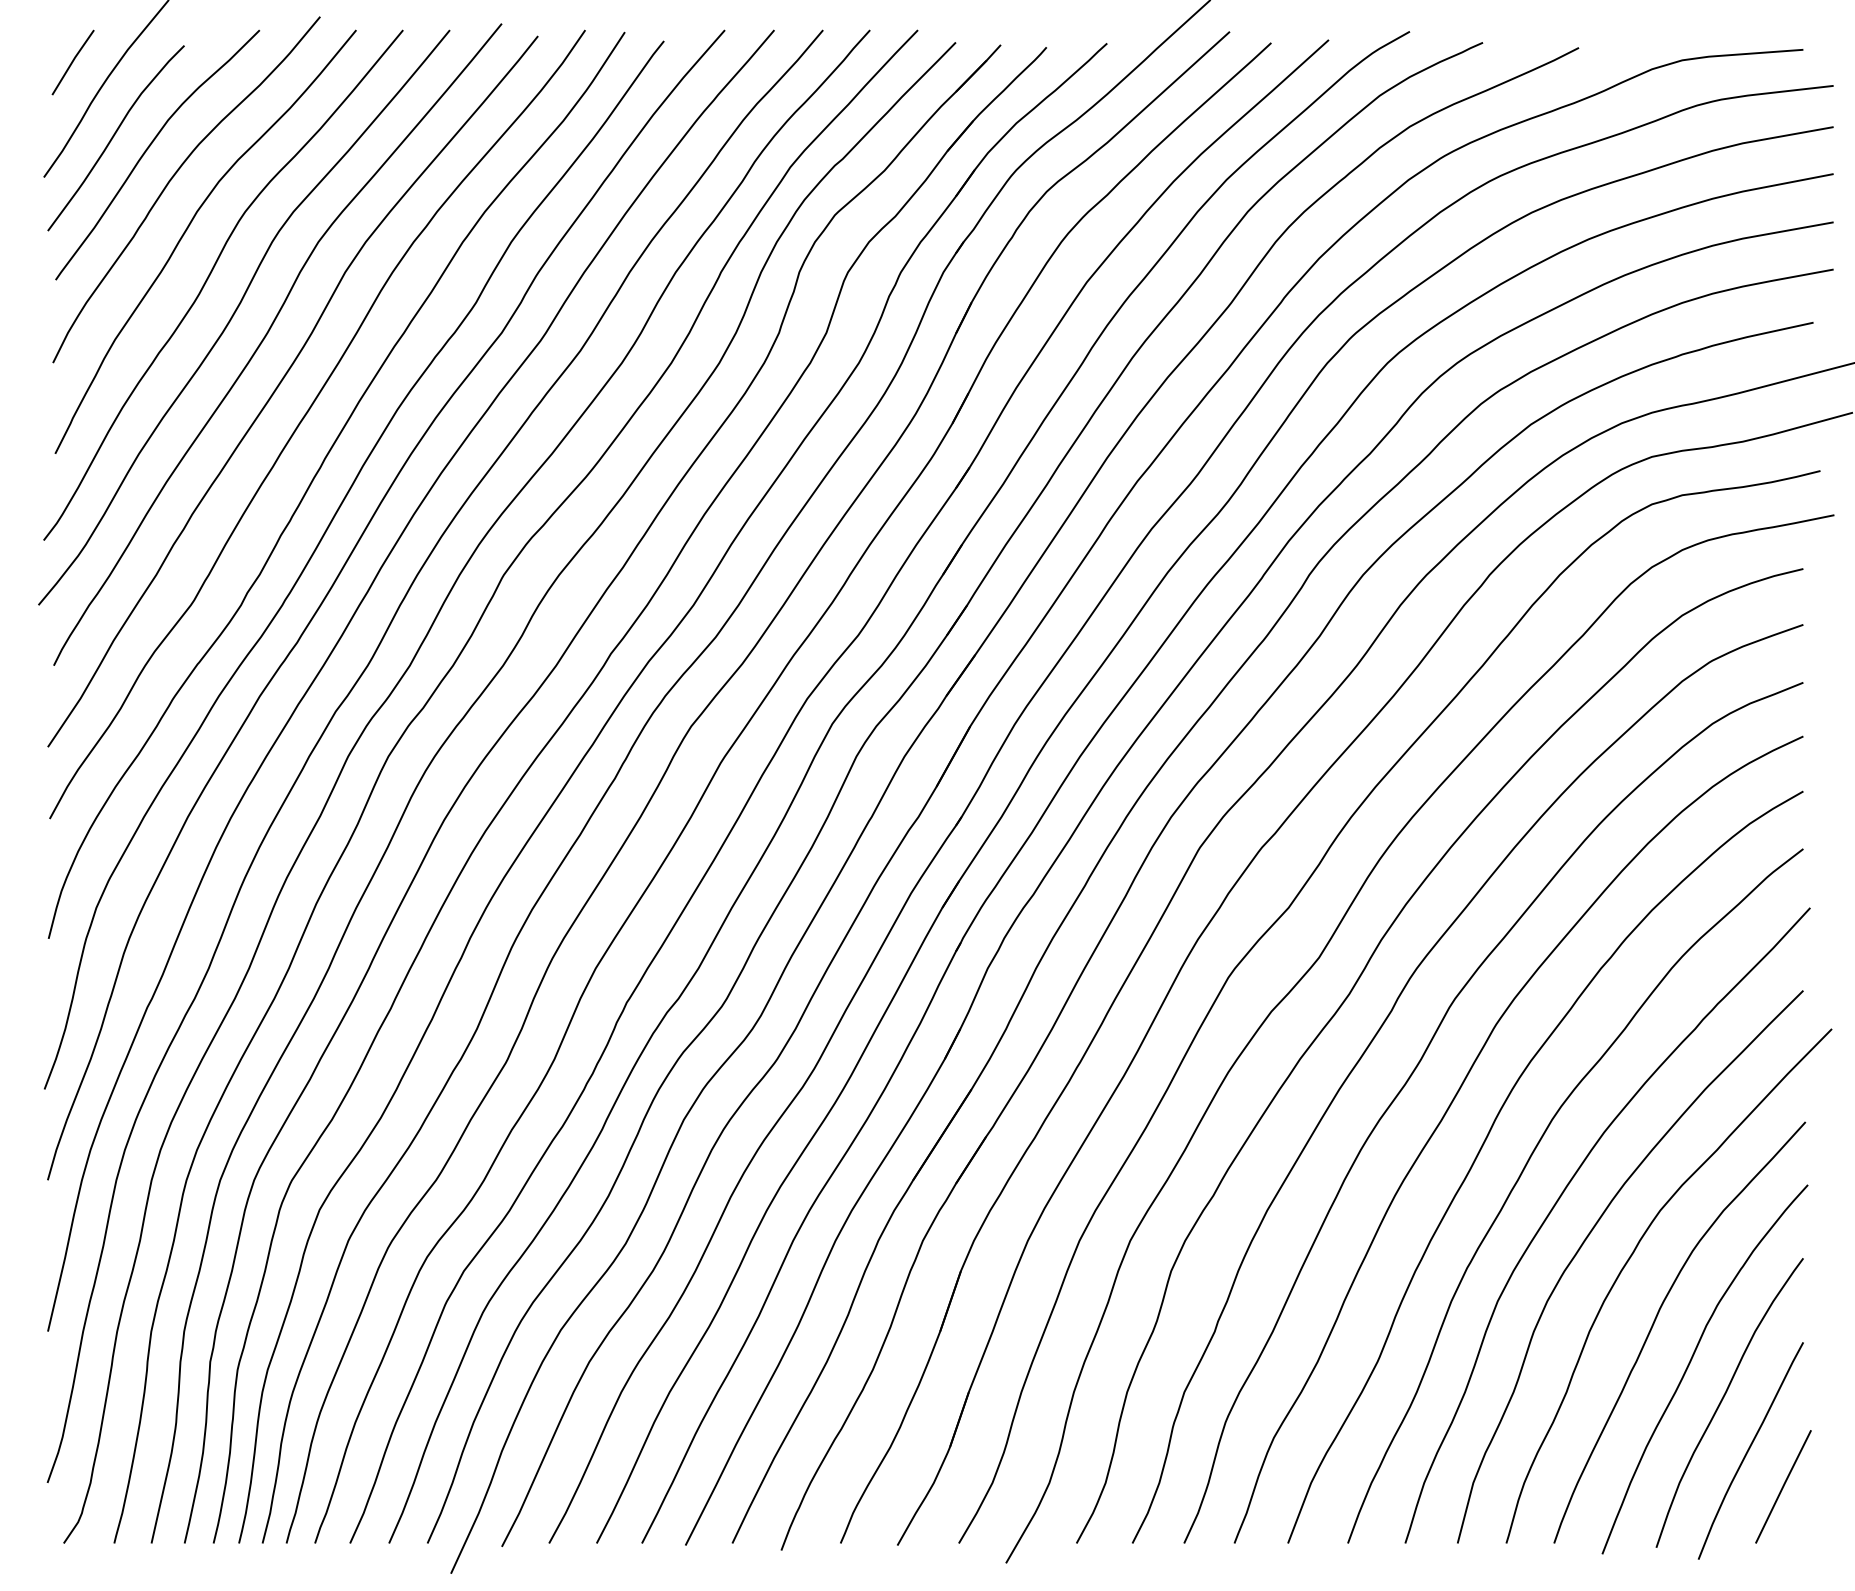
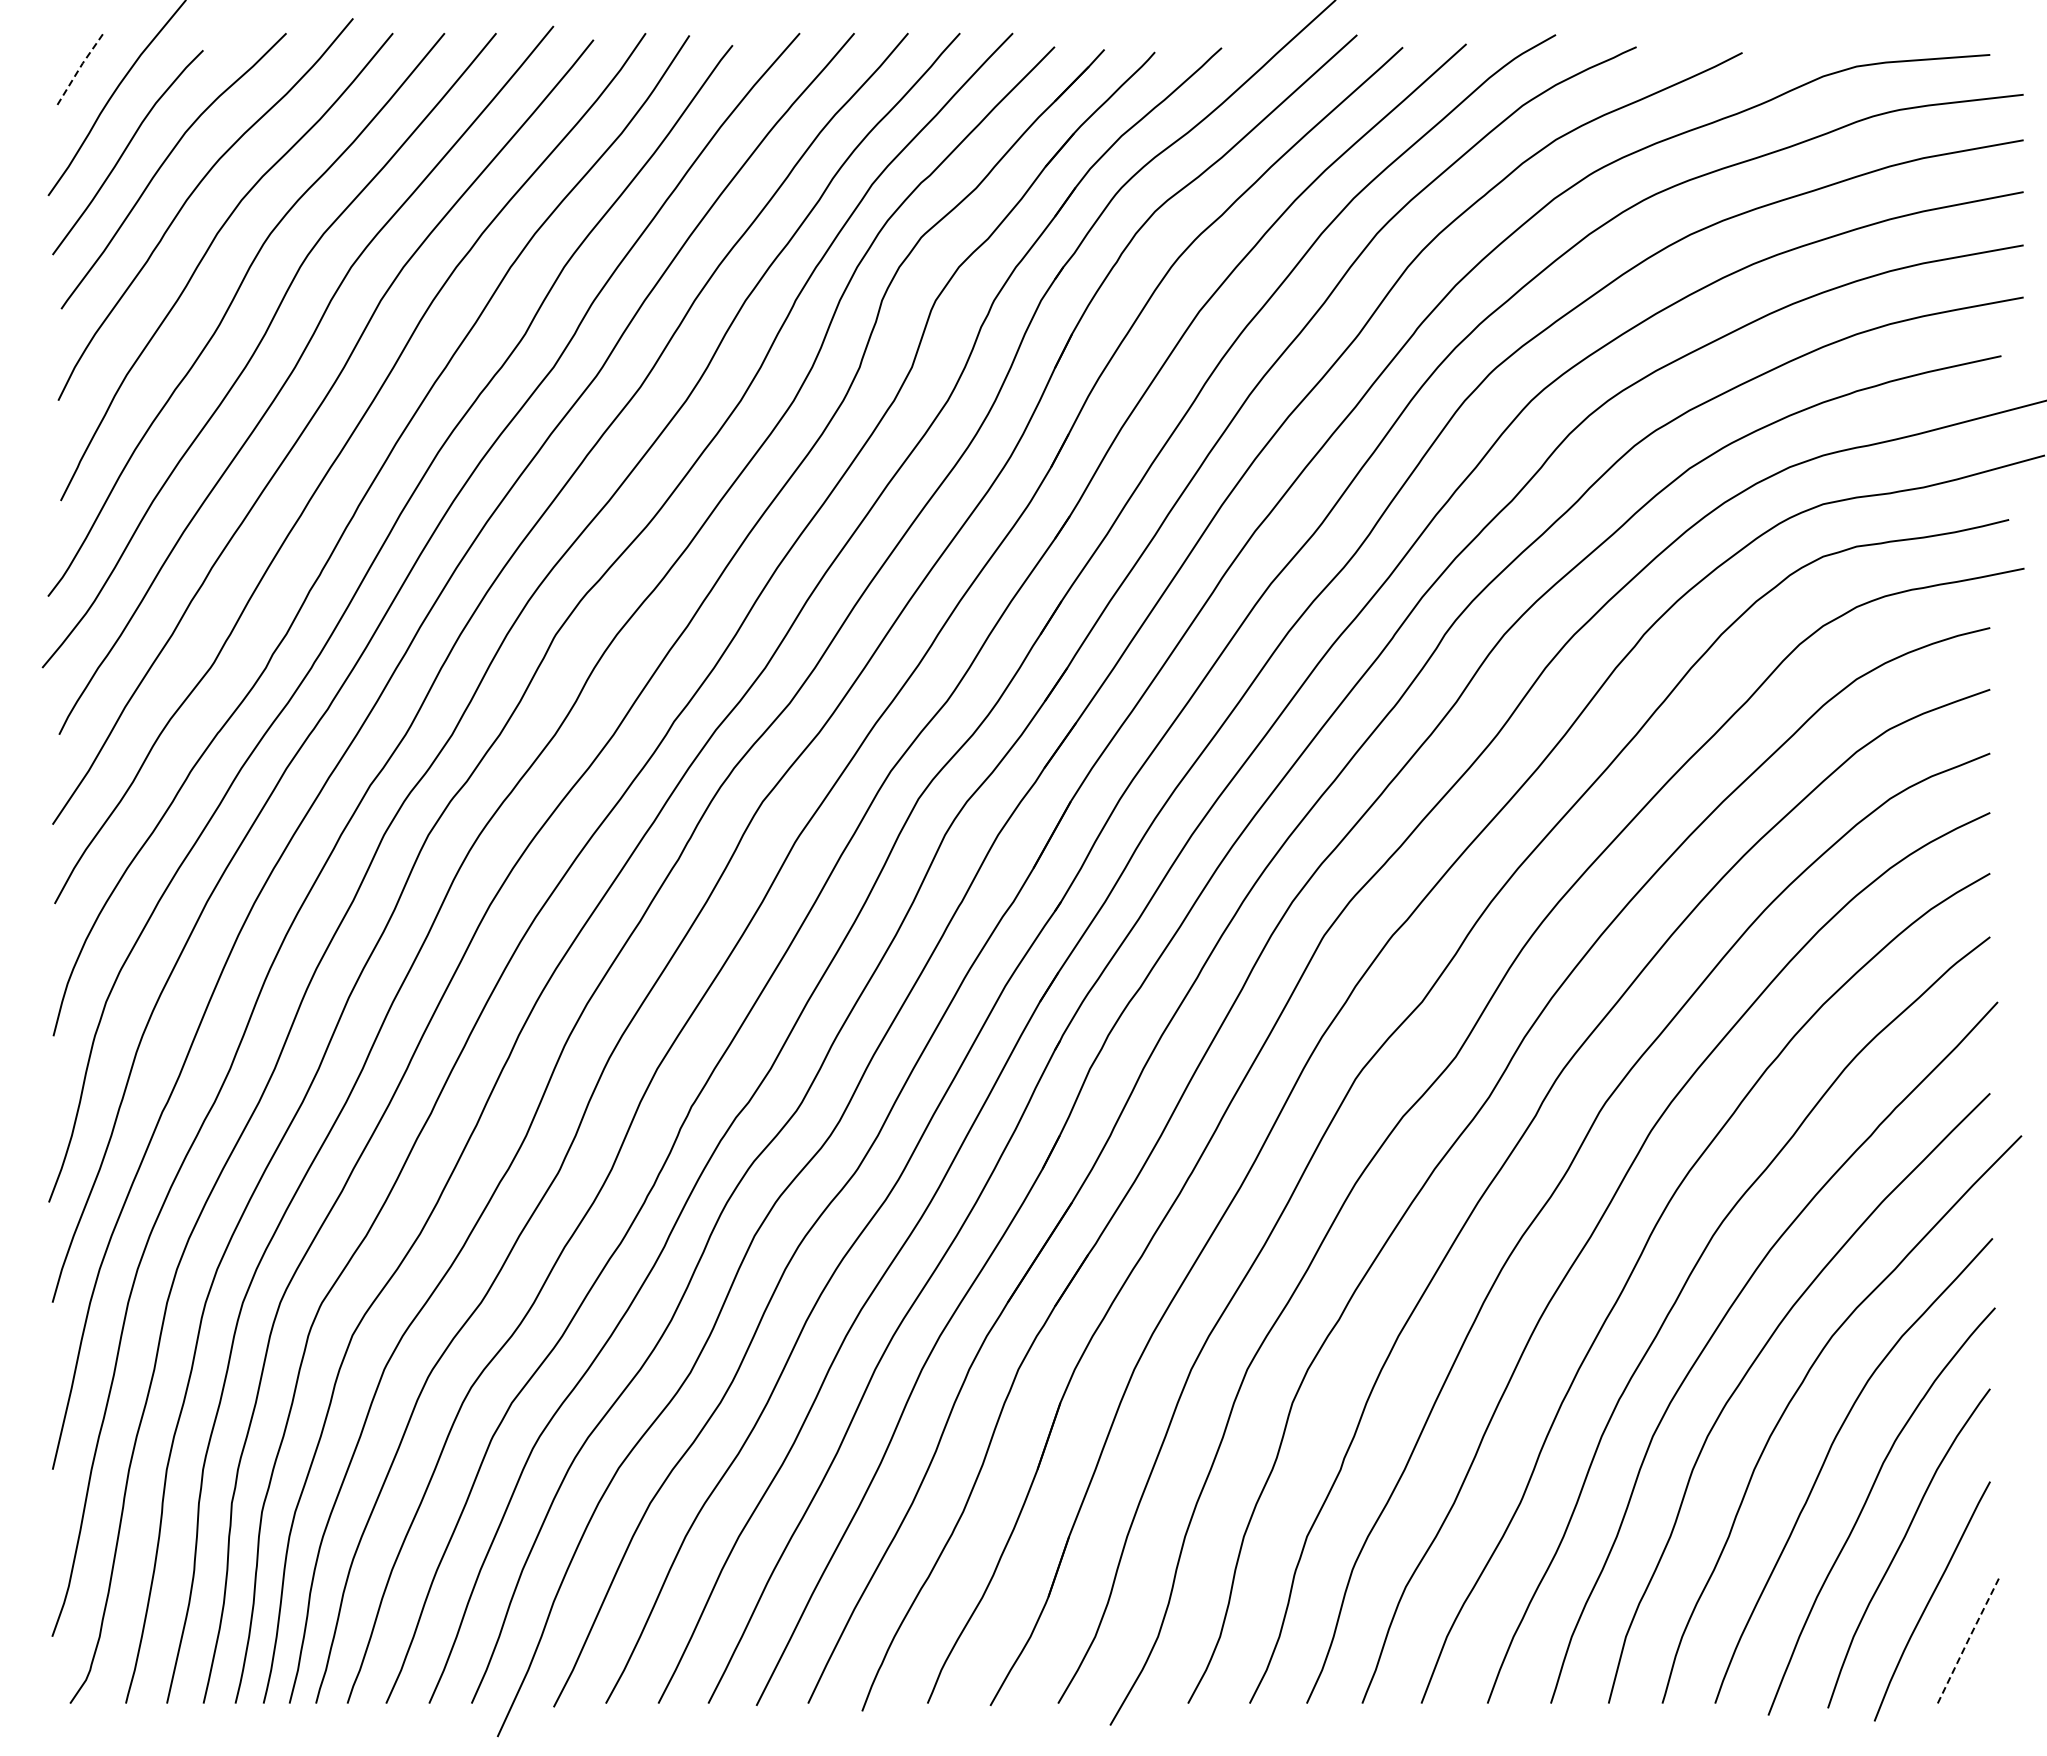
line: (73, 61) -> (80, 67), solid -> dashed
line: (1782, 1487) -> (1967, 1641), solid -> dashed

